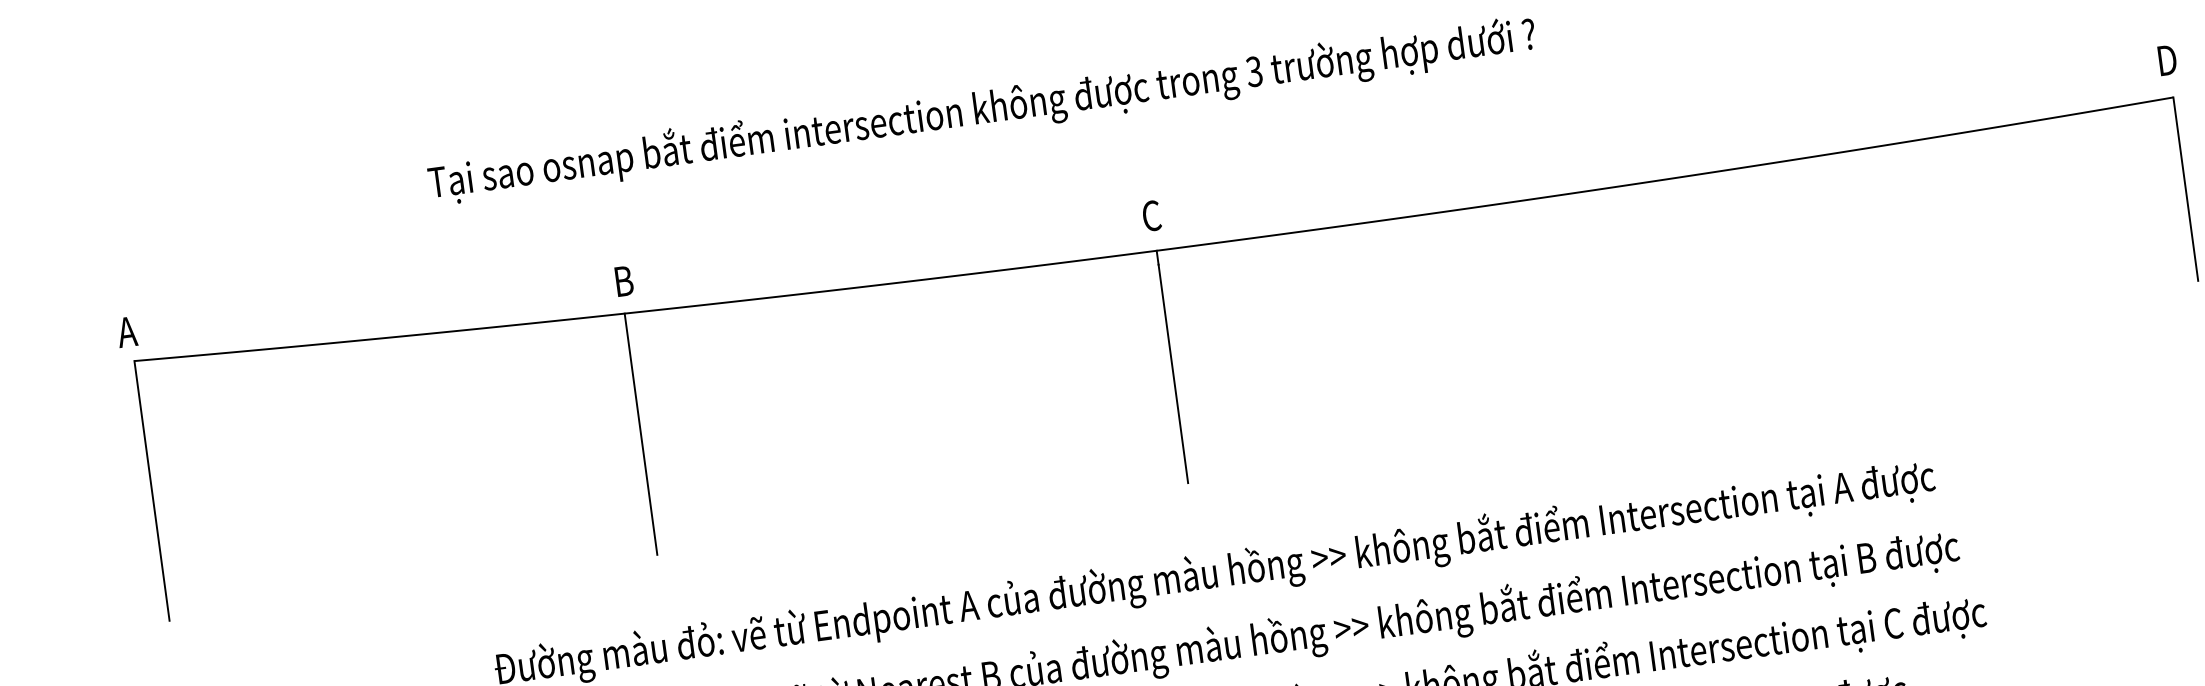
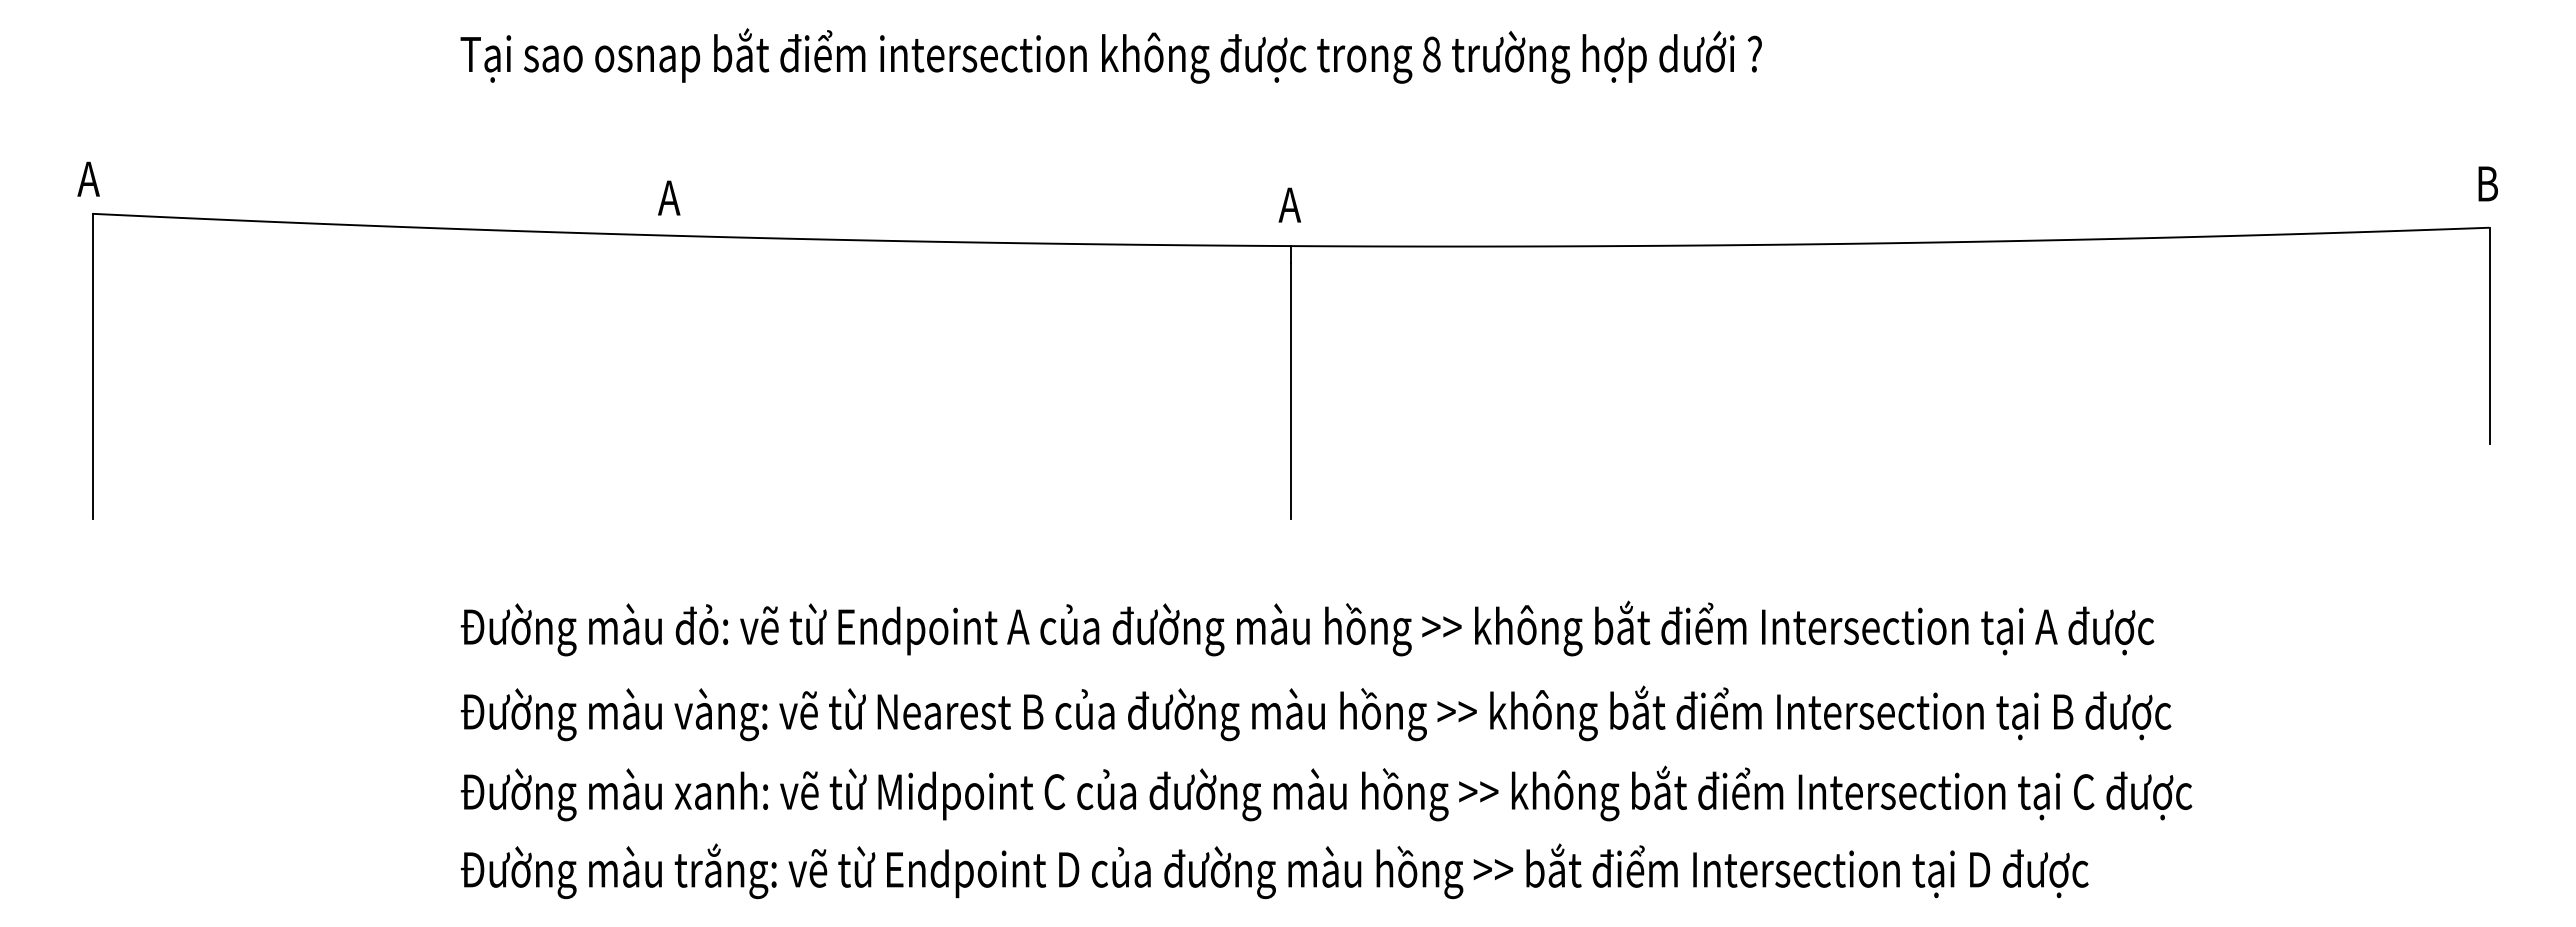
text: (2169, 59) -> (2490, 183), D -> B
text: (1254, 71) -> (1431, 54), 3 -> 8
text: (1150, 216) -> (1289, 205), C -> A
text: (622, 280) -> (669, 197), B -> A
line: (641, 434) -> (666, 377), removed

